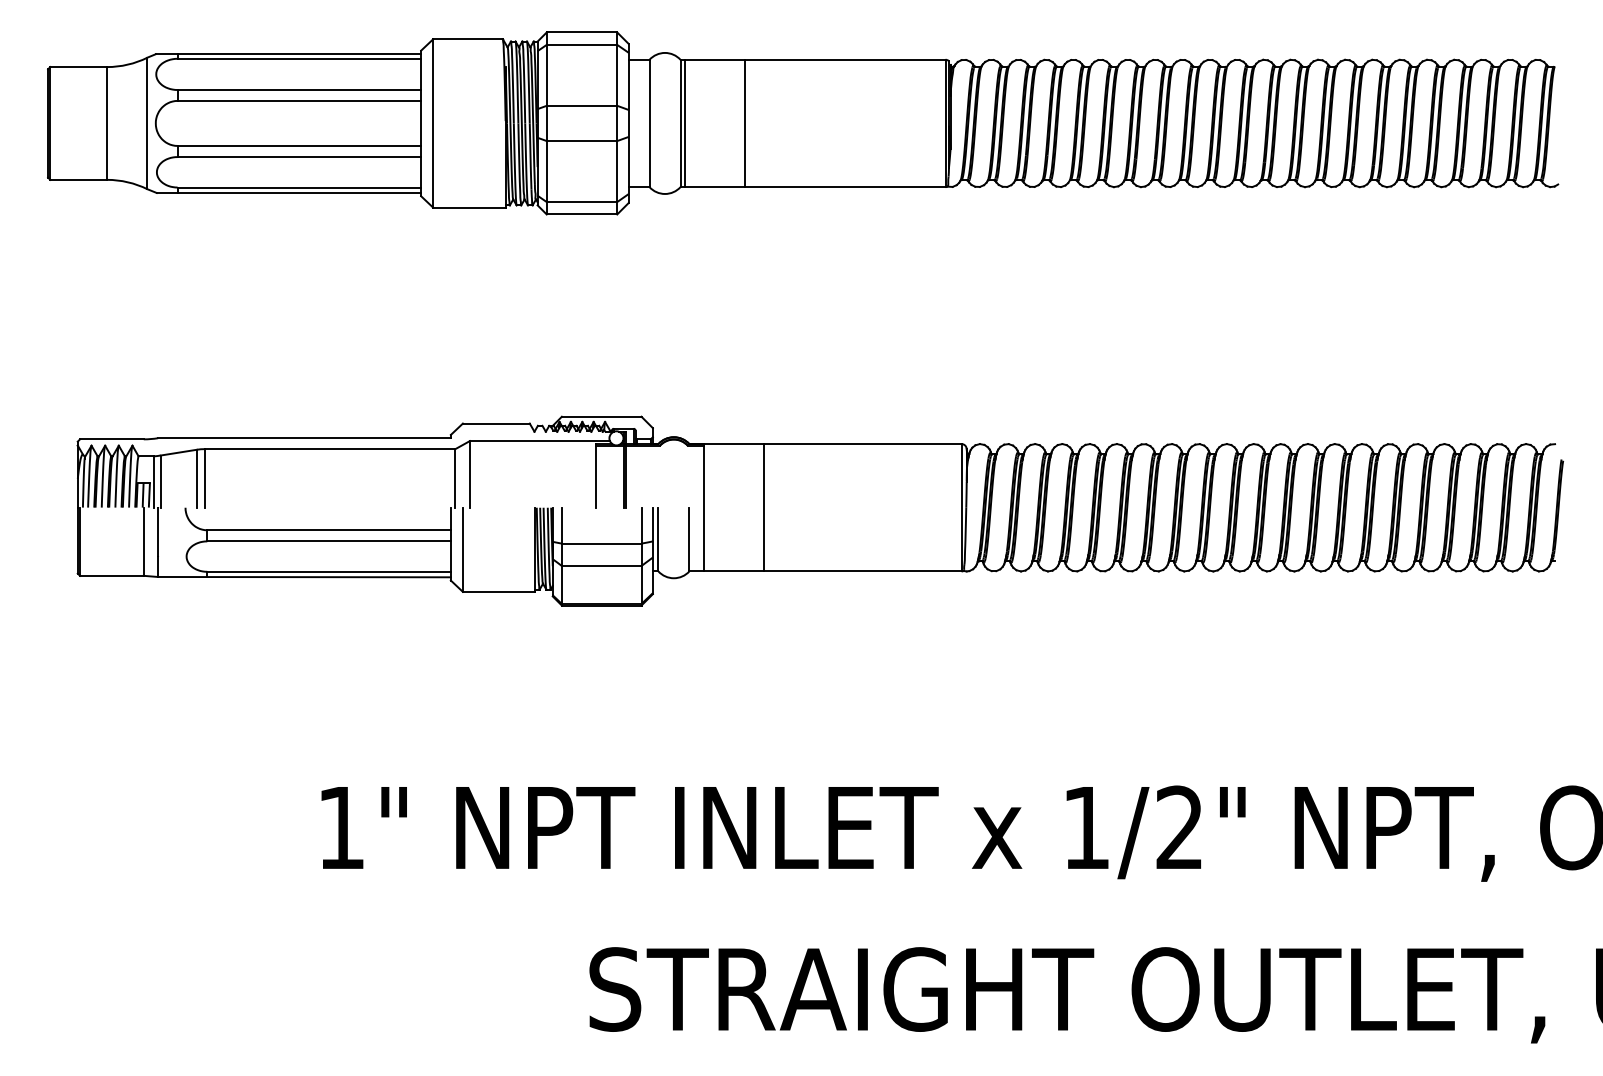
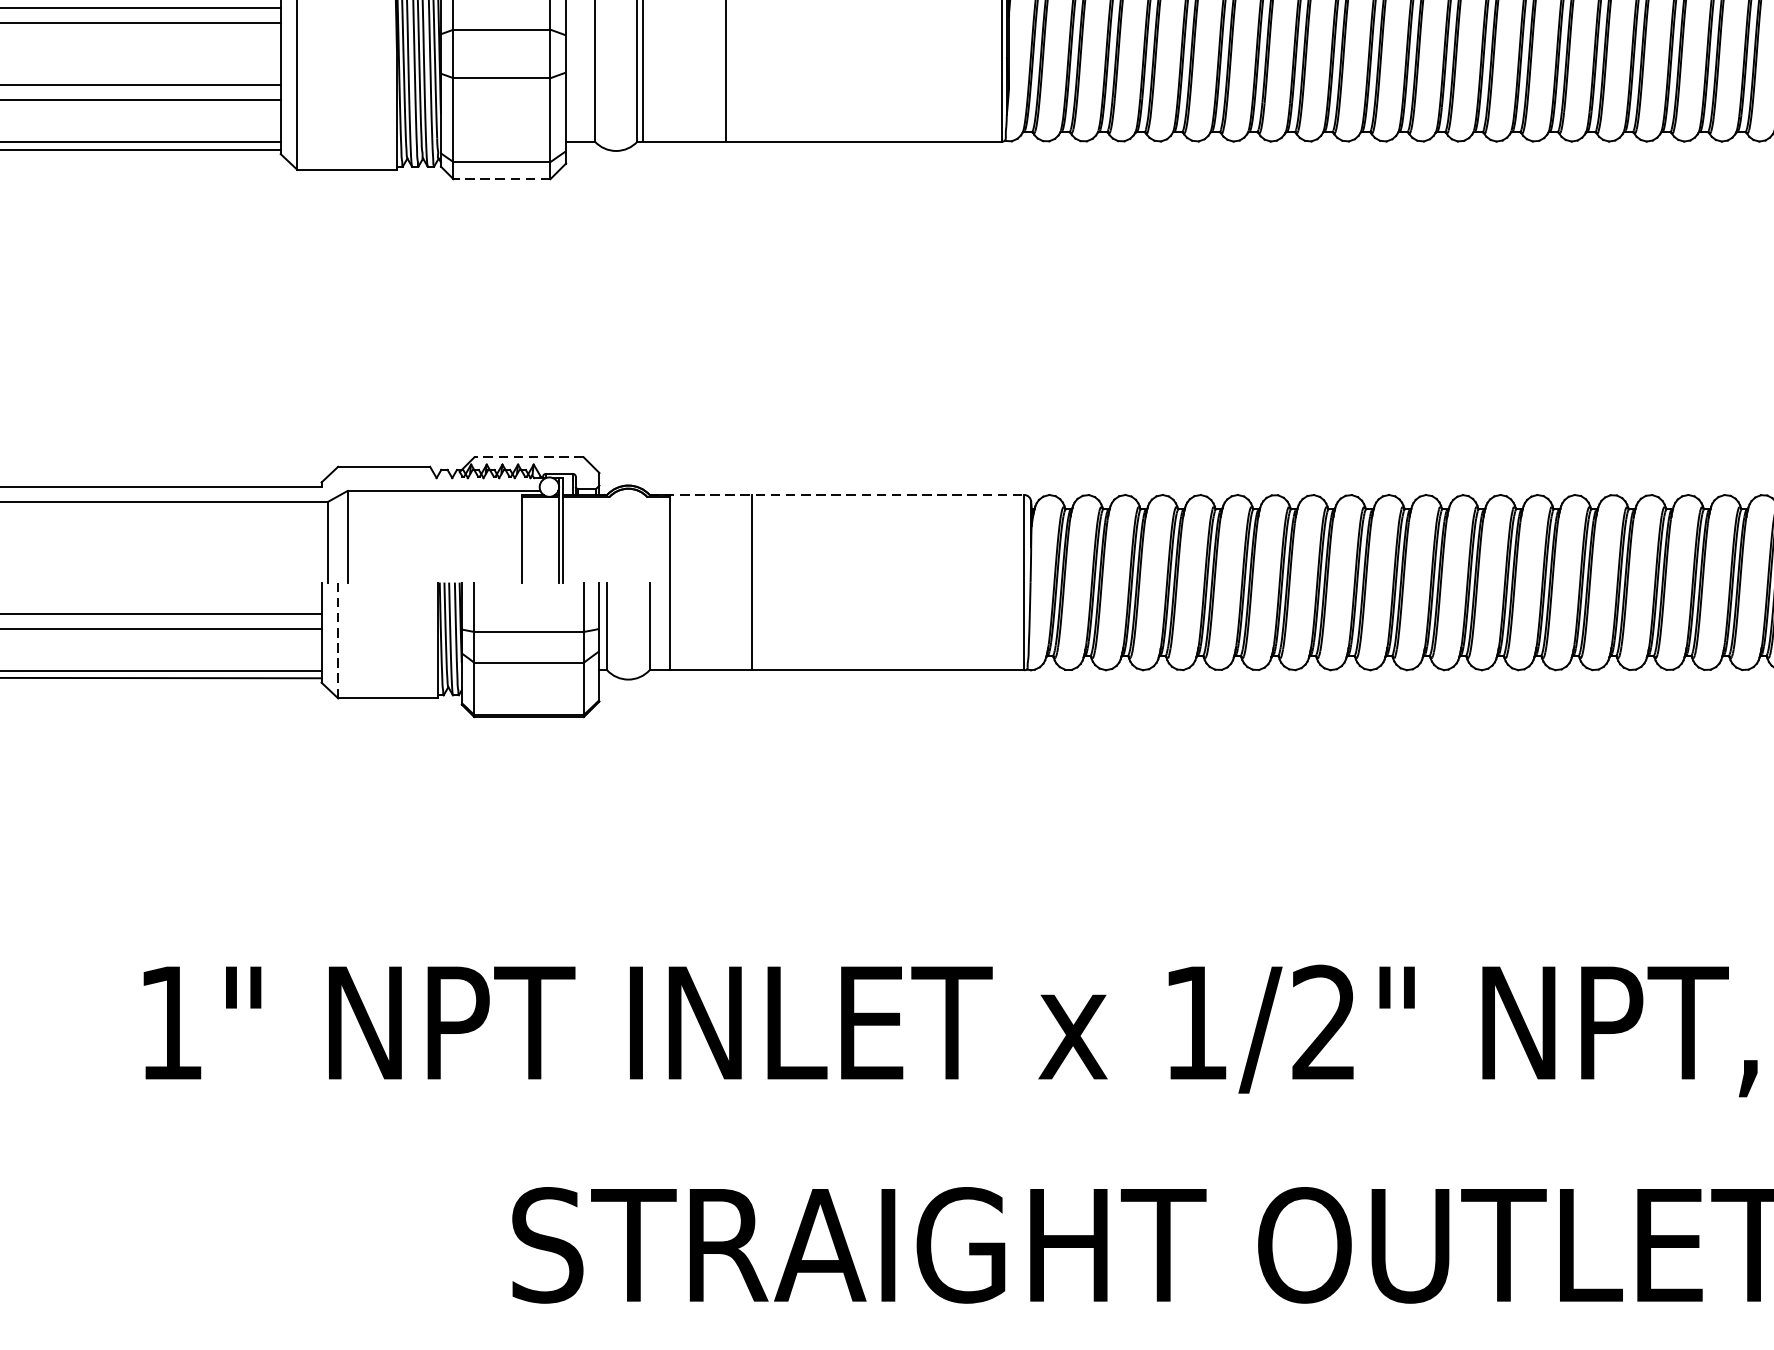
line: (581, 214) -> (501, 179), solid -> dashed
line: (601, 416) -> (528, 457), solid -> dashed
line: (825, 444) -> (836, 495), solid -> dashed
line: (462, 550) -> (337, 641), solid -> dashed

